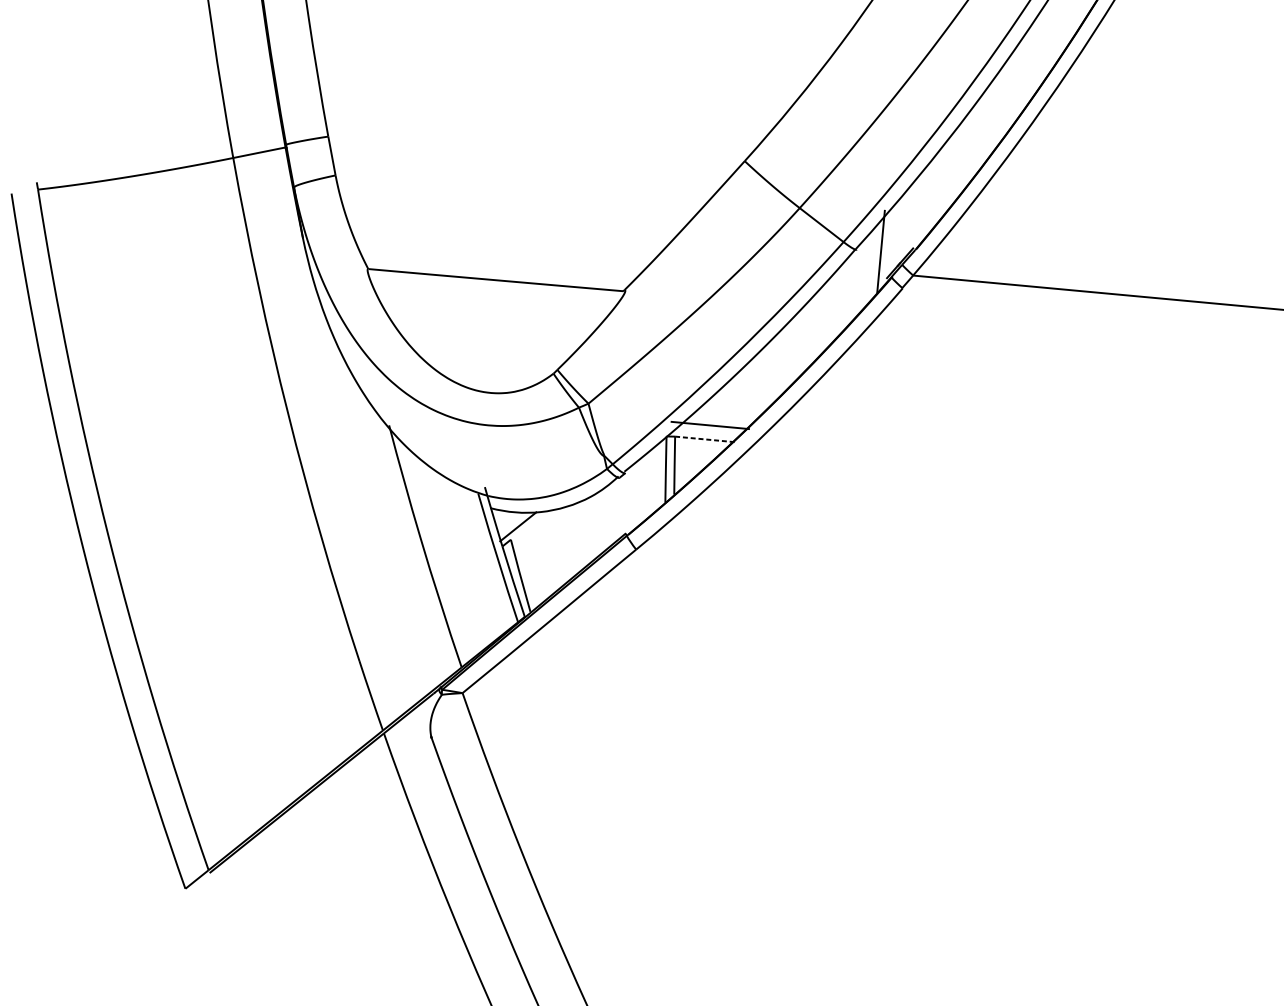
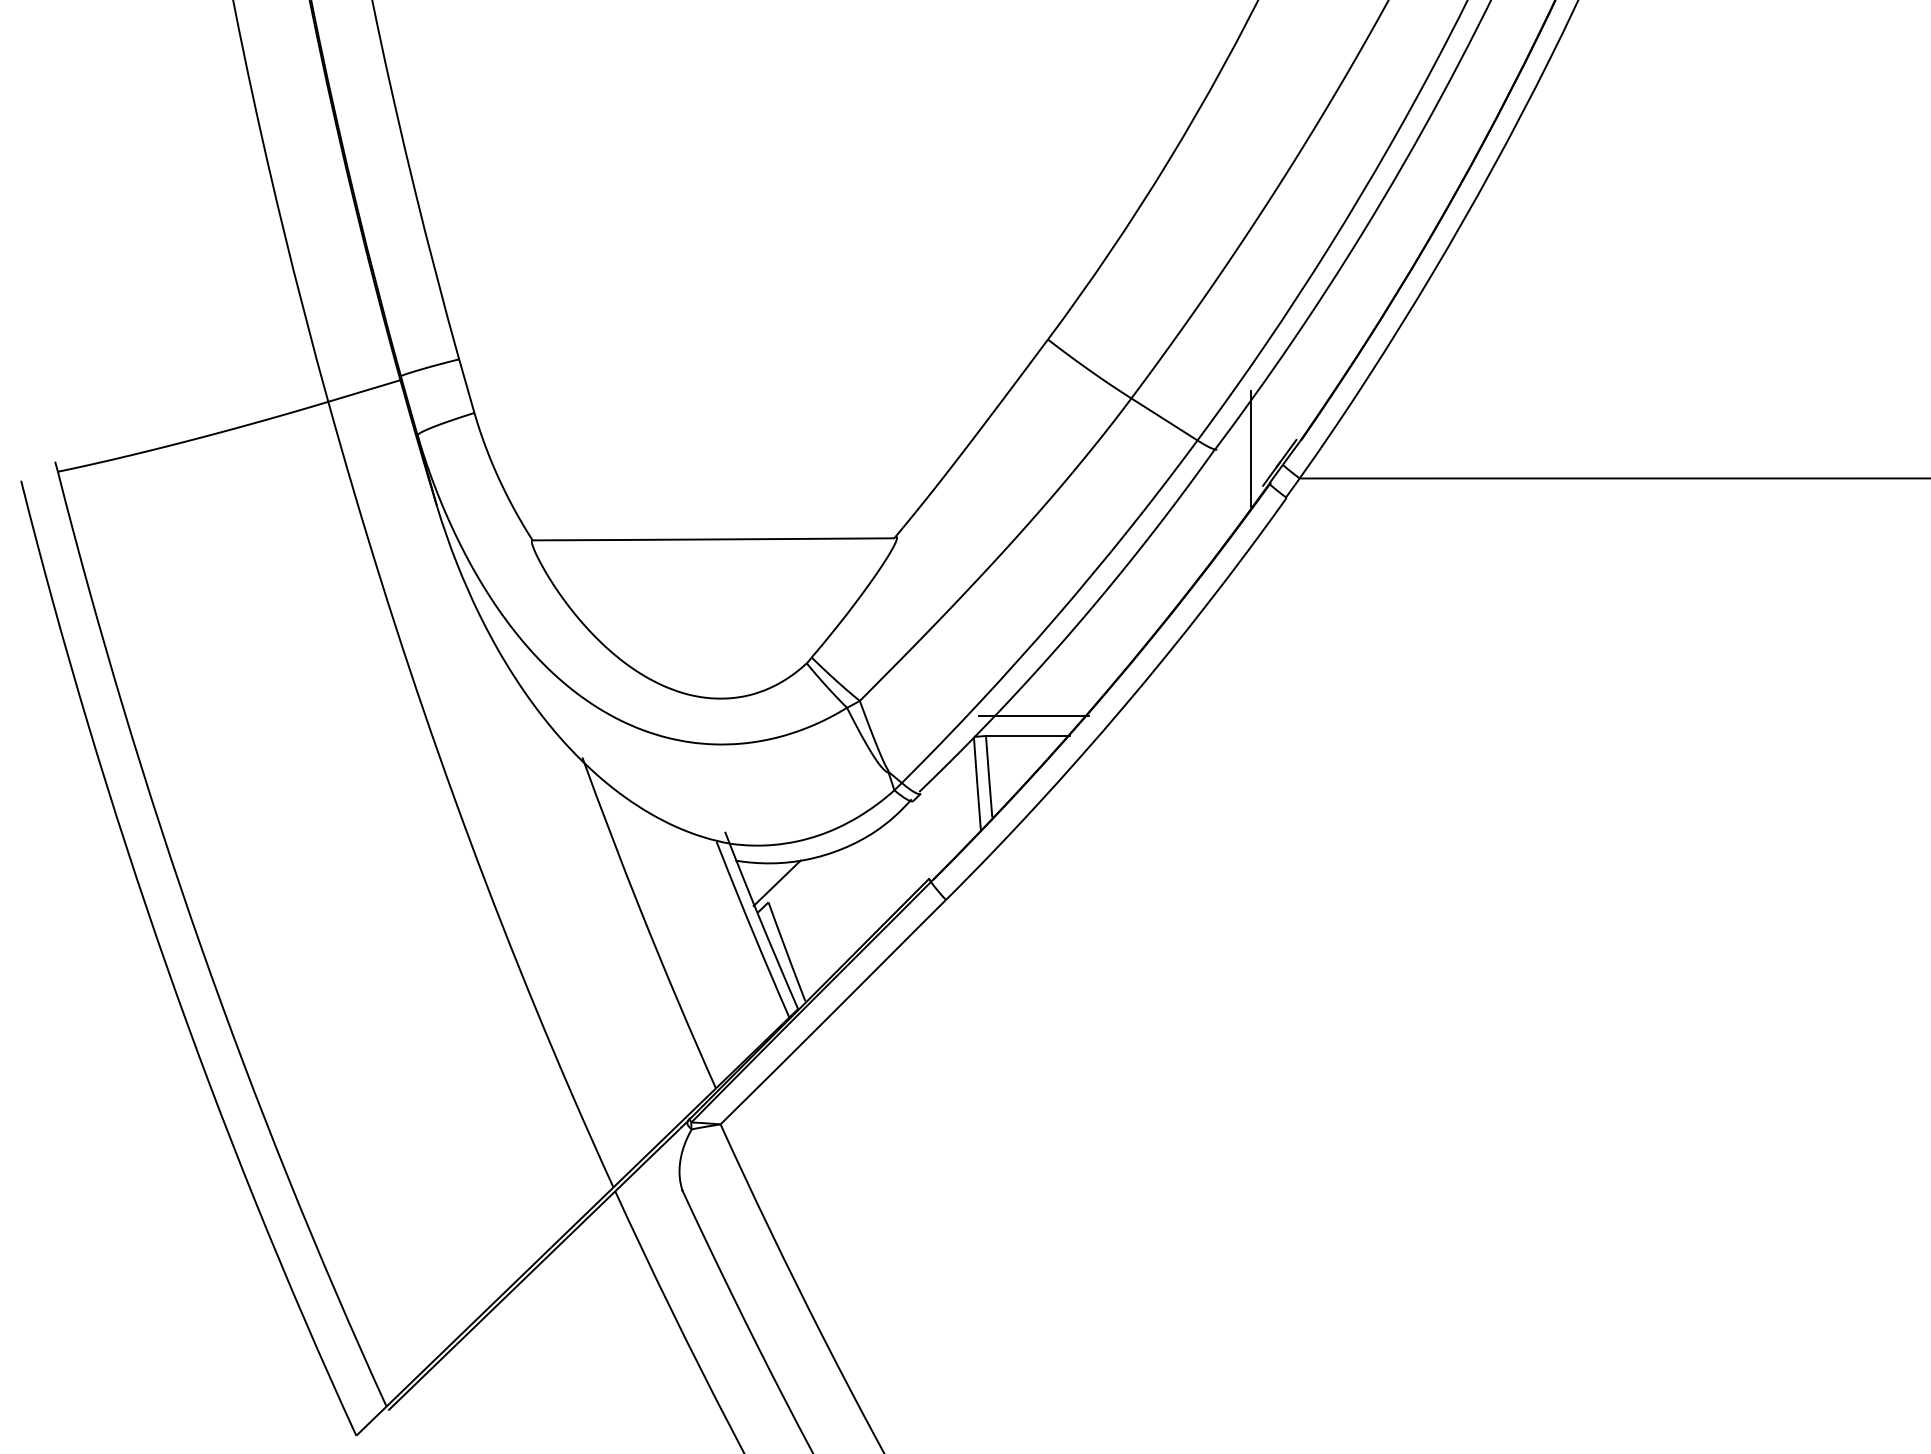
line: (704, 439) -> (1027, 736), dashed -> solid

